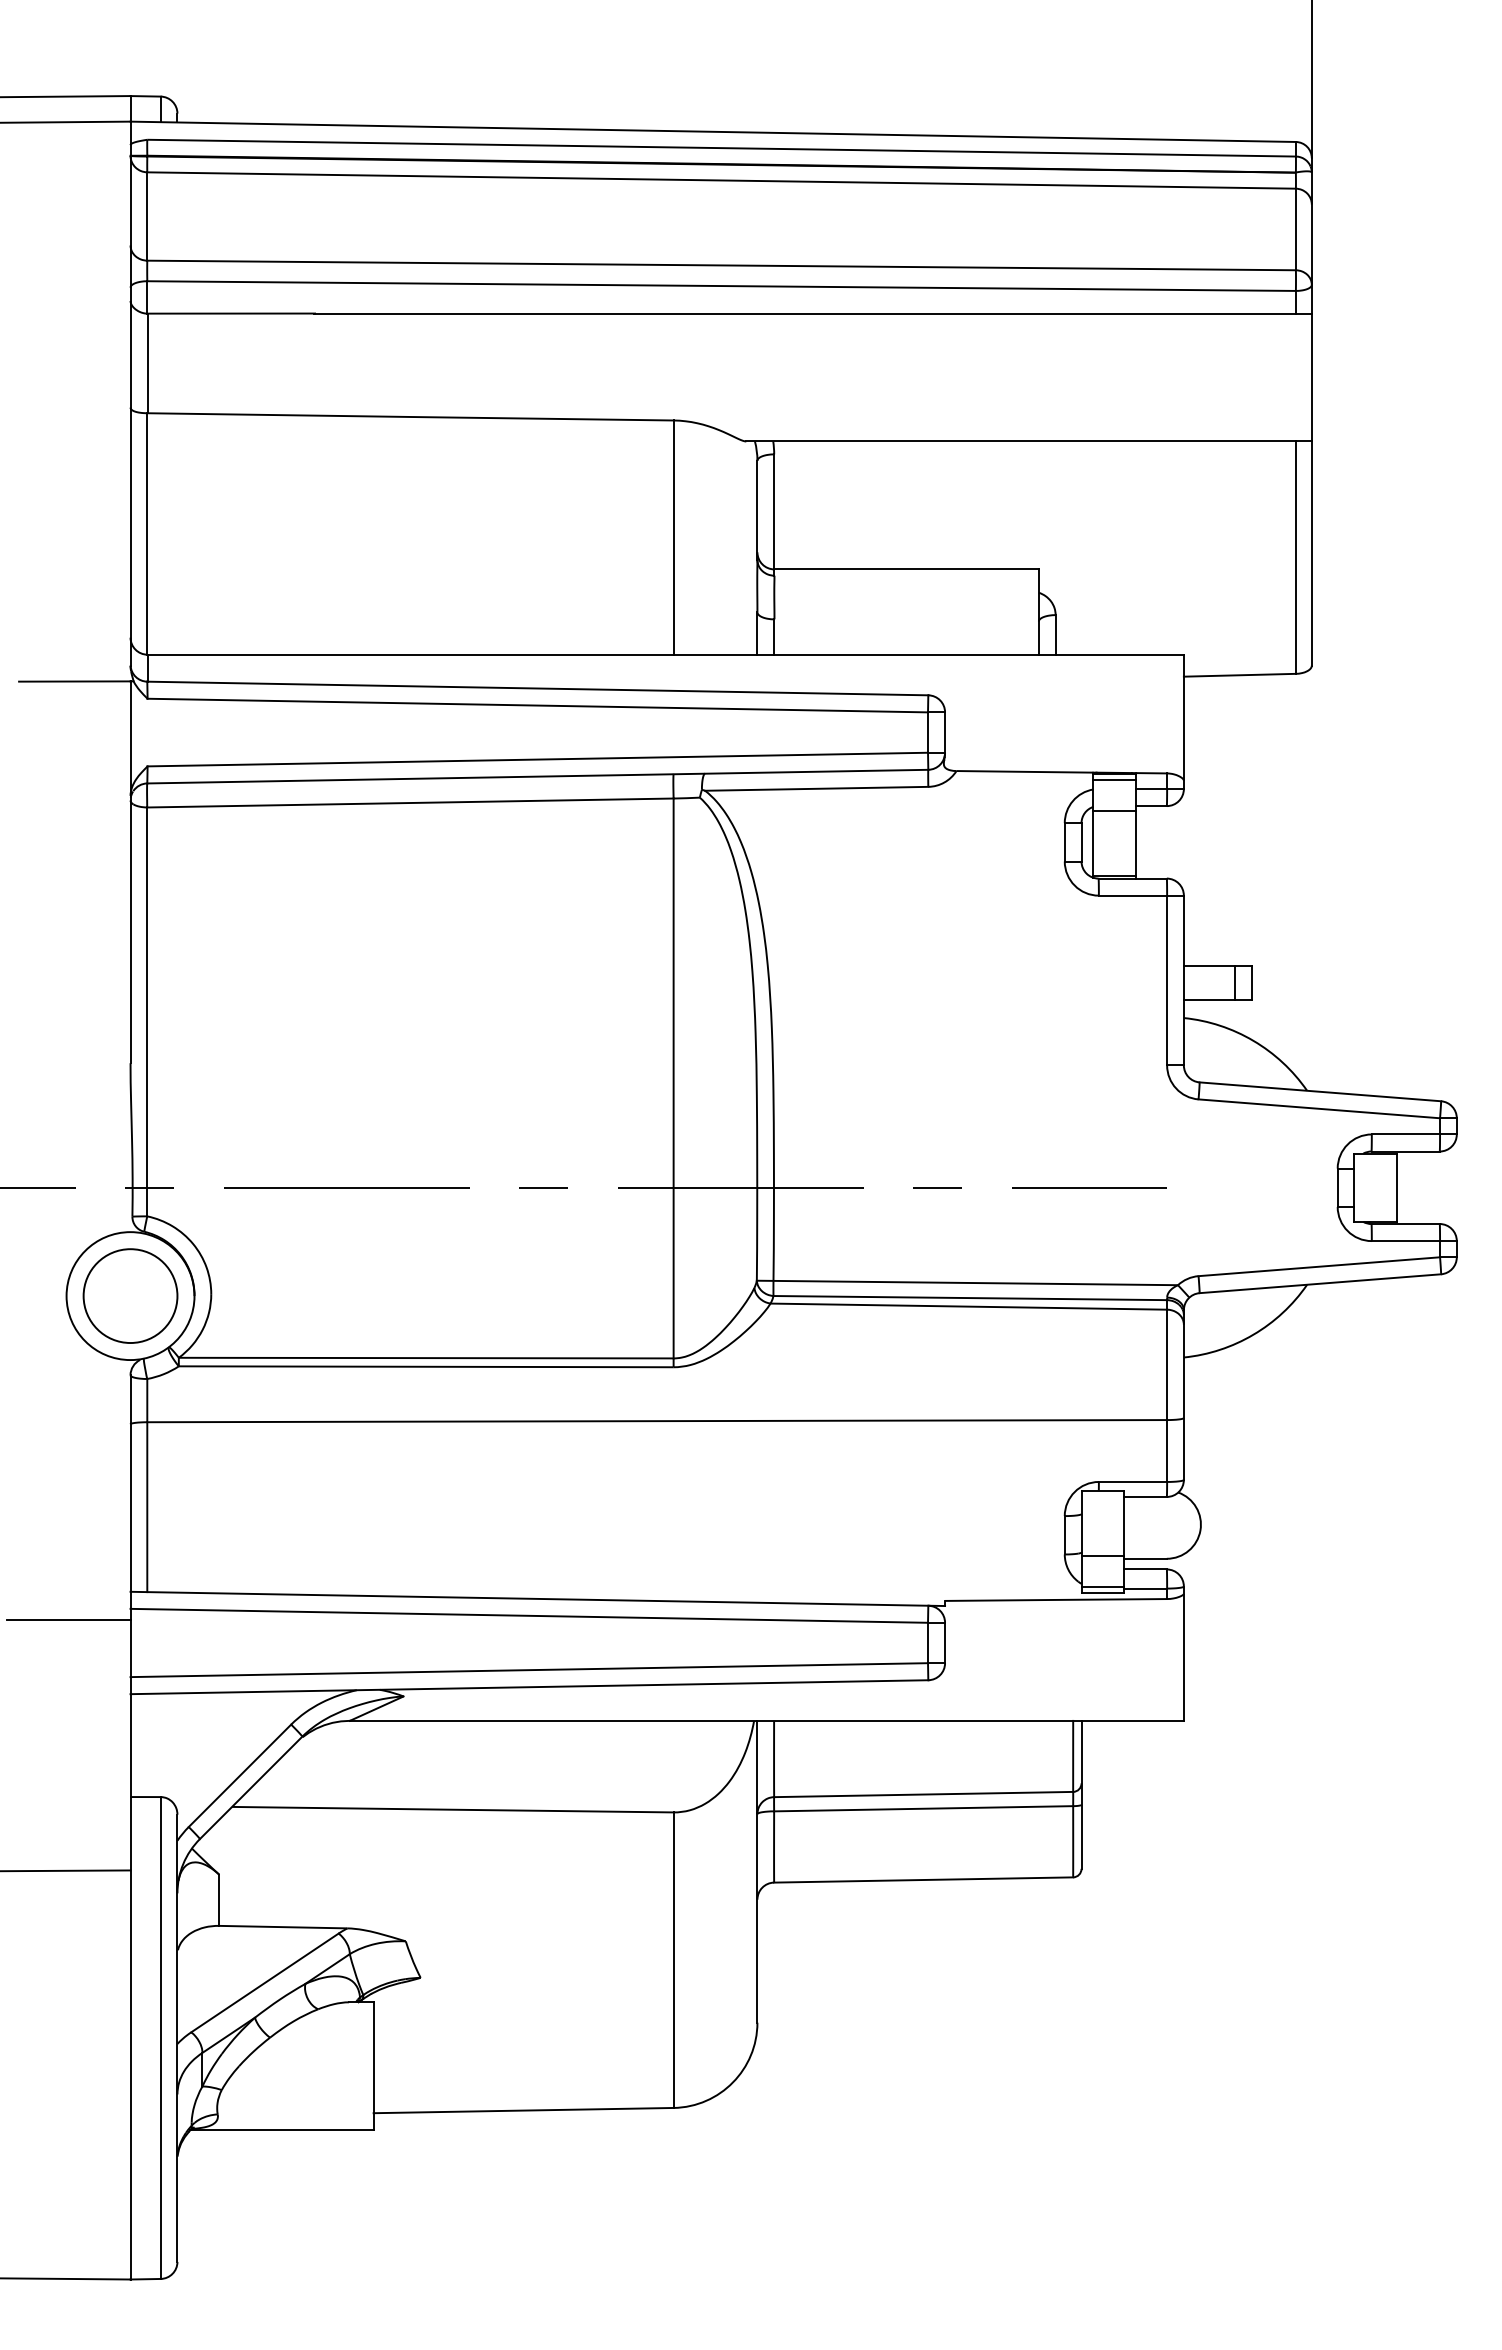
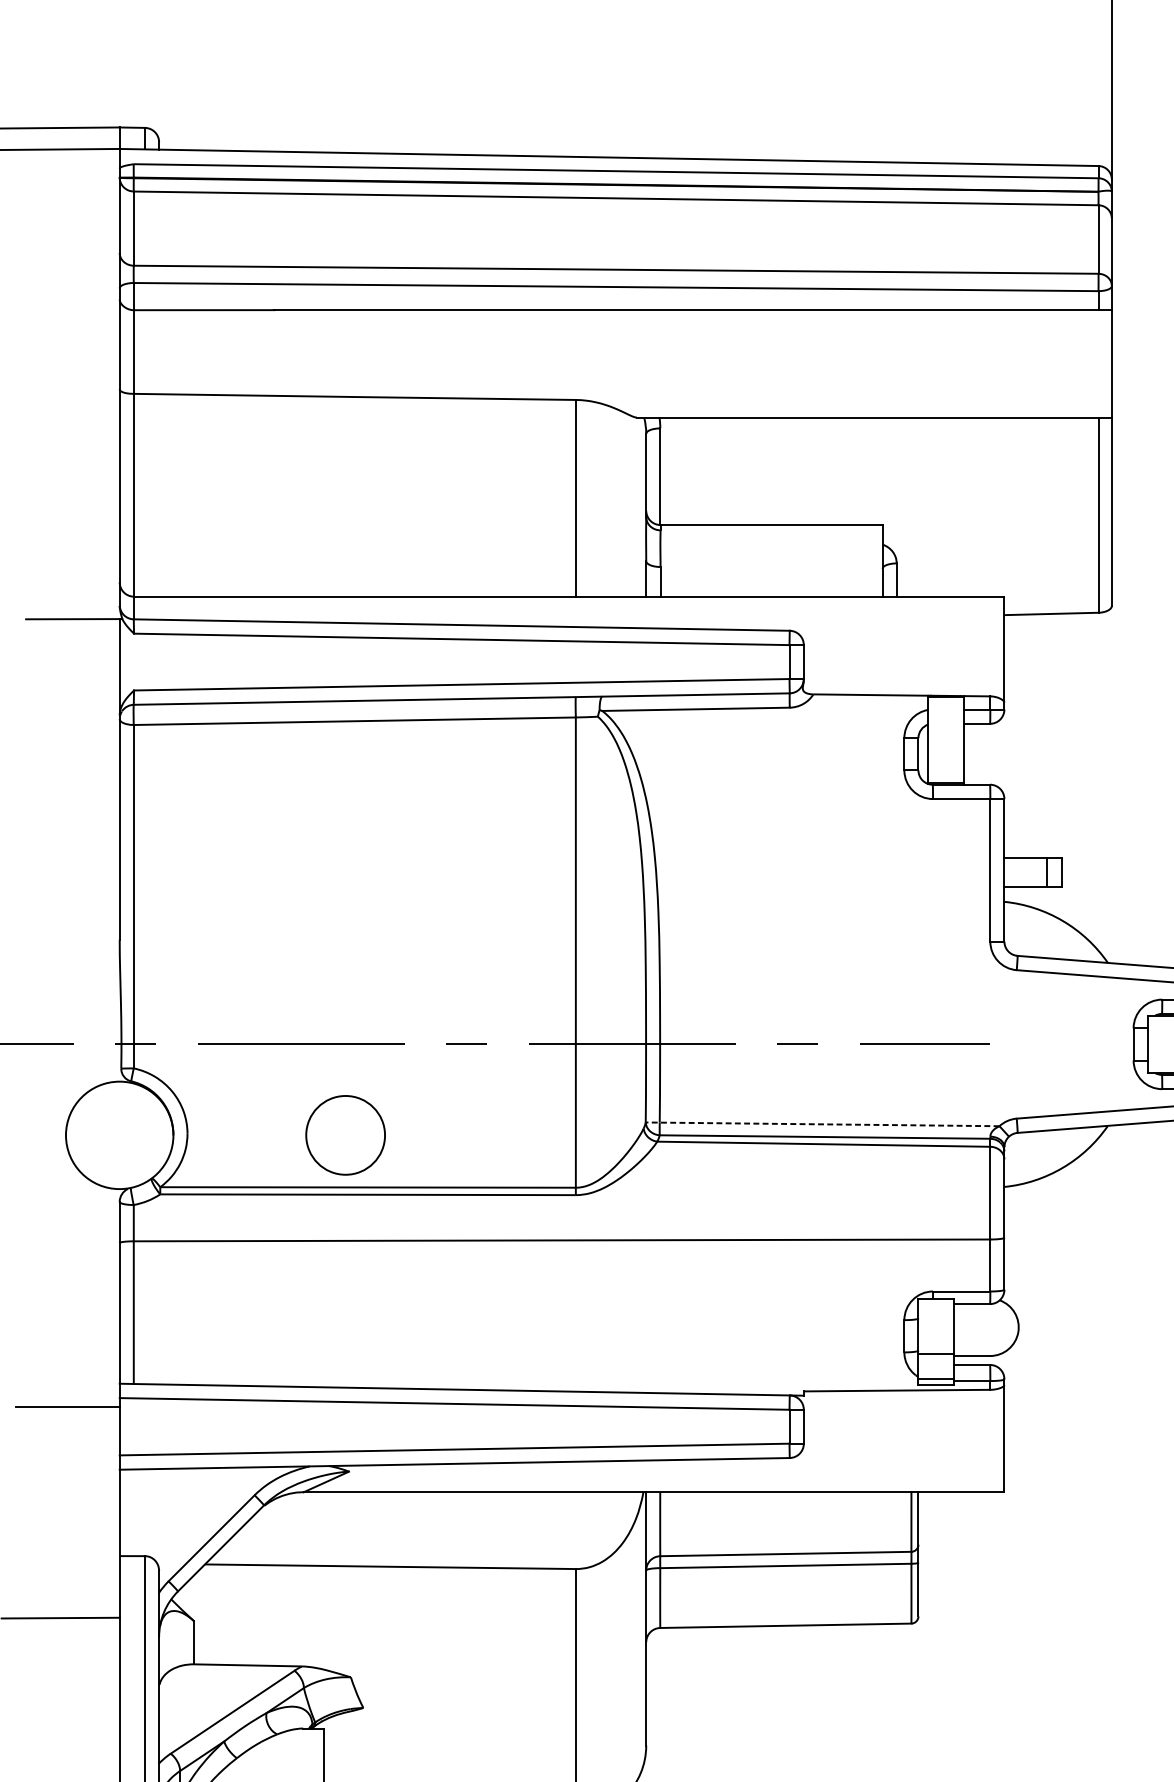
line: (1114, 780) -> (946, 702), removed
line: (1114, 810) -> (946, 727), removed
line: (967, 1282) -> (822, 1123), solid -> dashed
circle: (130, 1295) -> (345, 1134), moved

